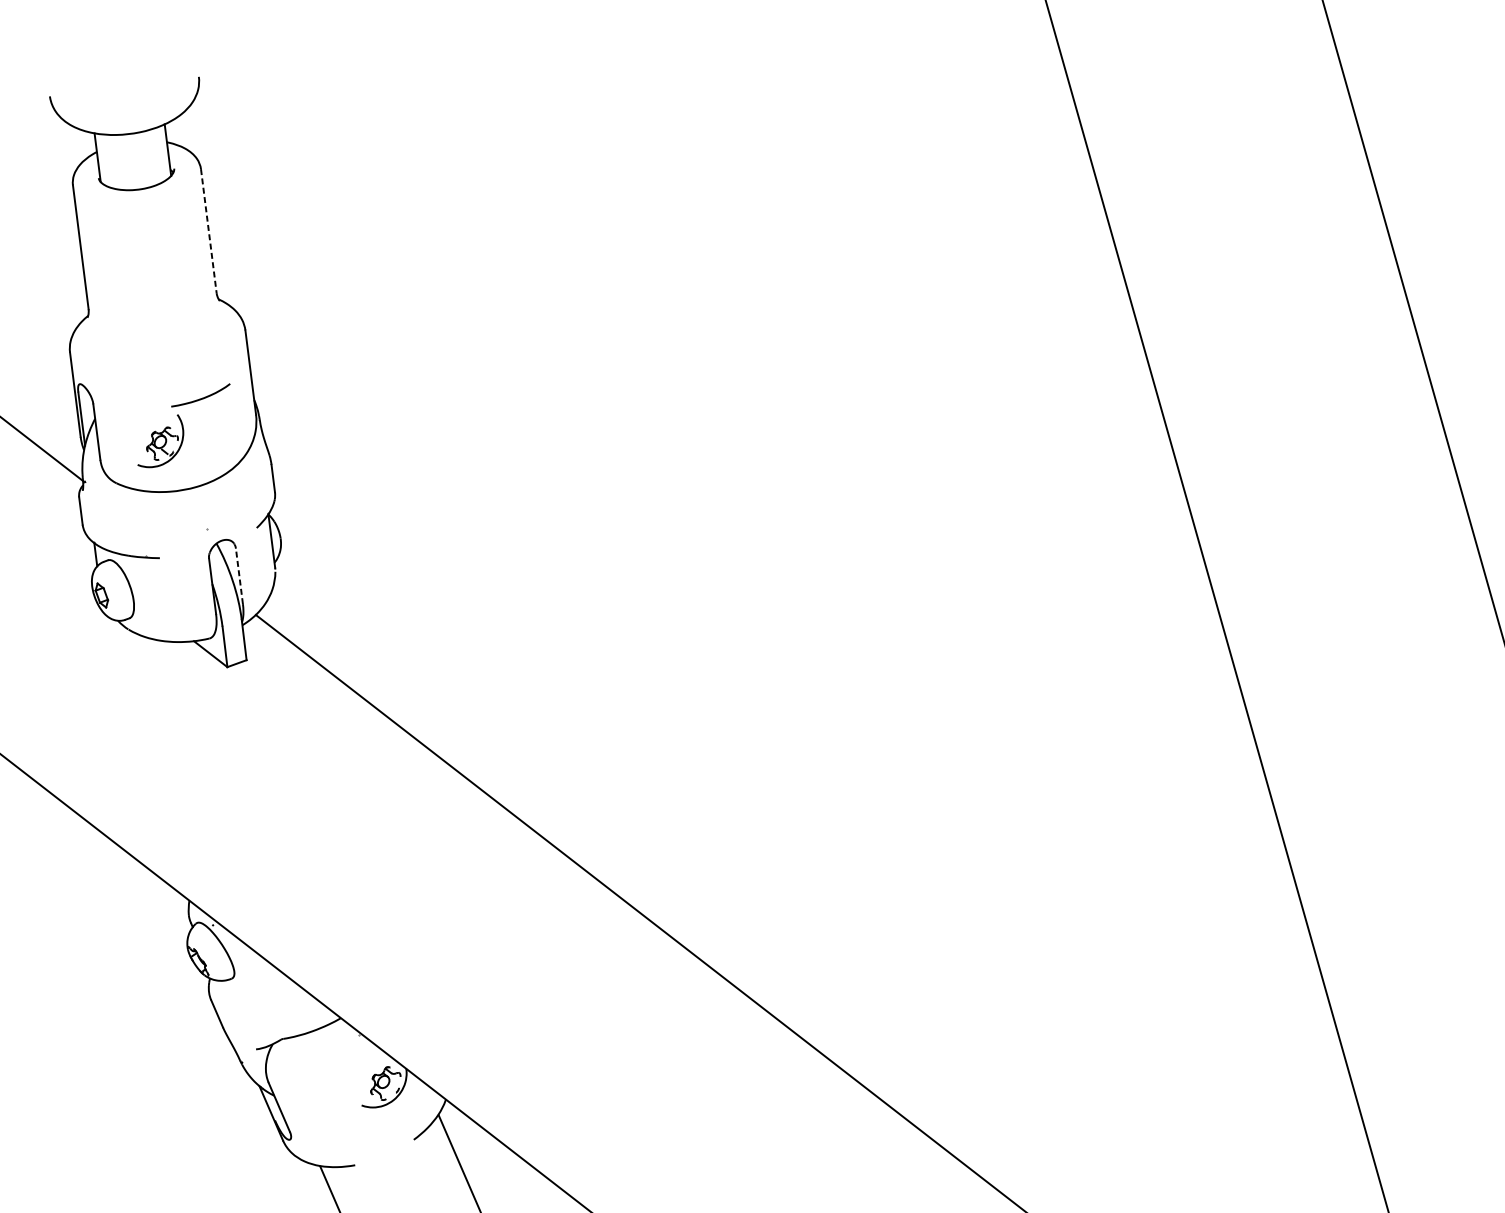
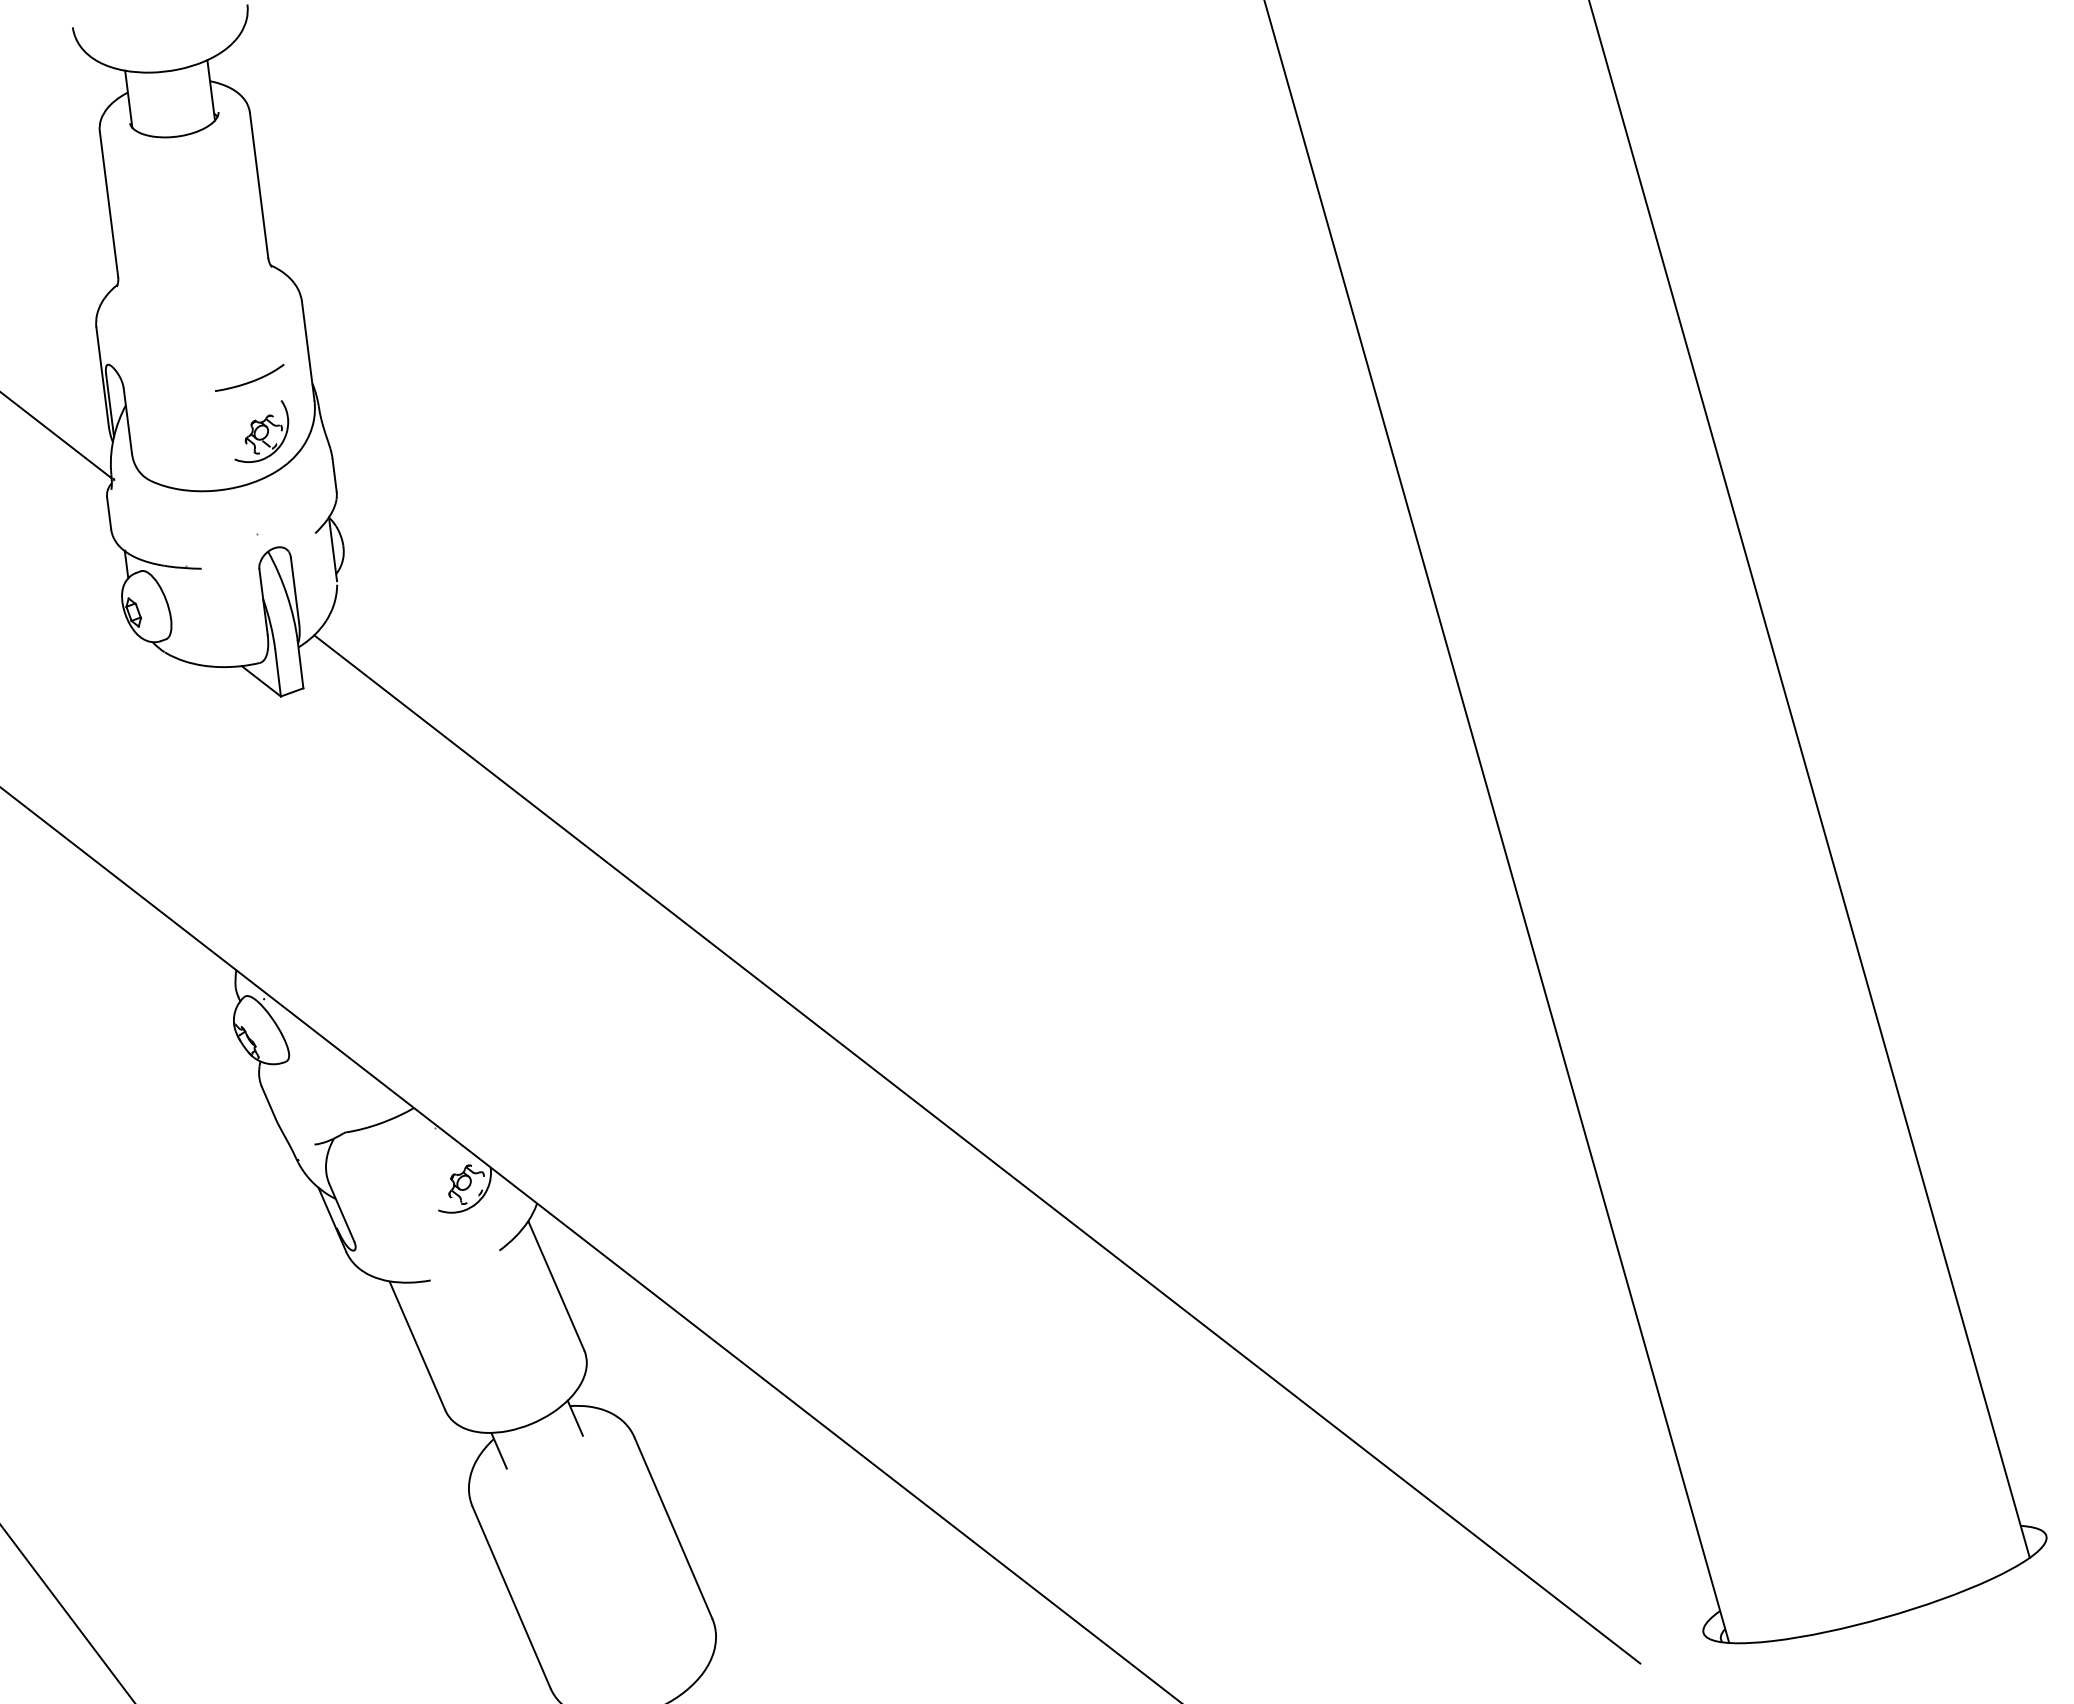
line: (209, 231) -> (259, 185), dashed -> solid
part: (160, 441) -> (261, 431), moved
line: (239, 576) -> (295, 590), dashed -> solid

